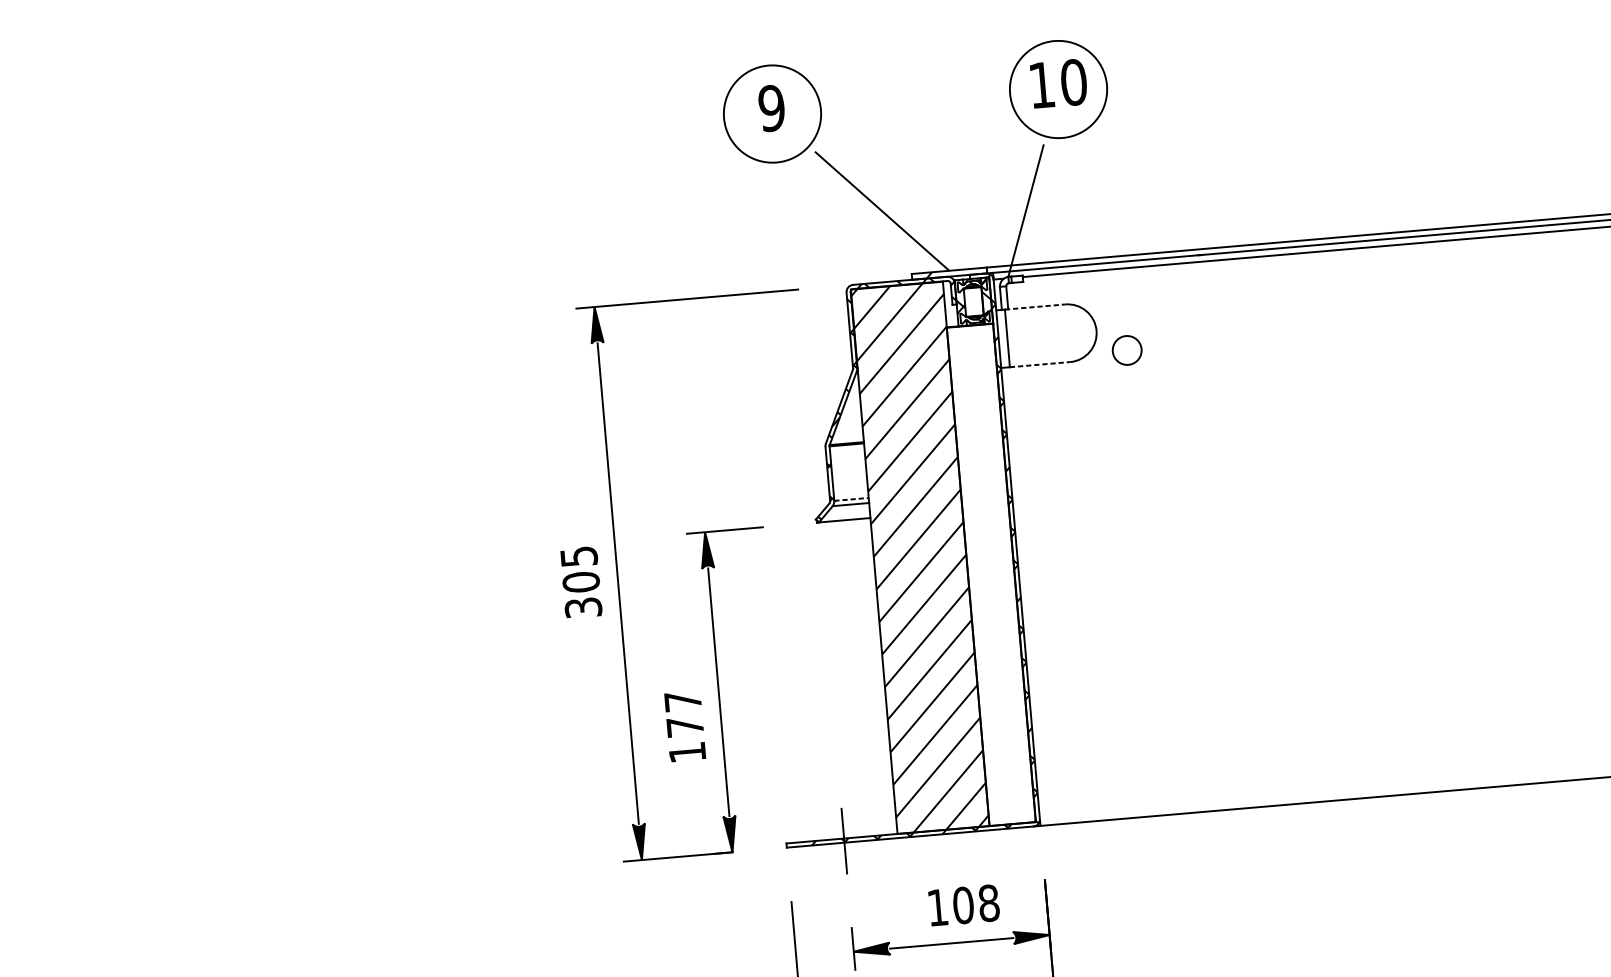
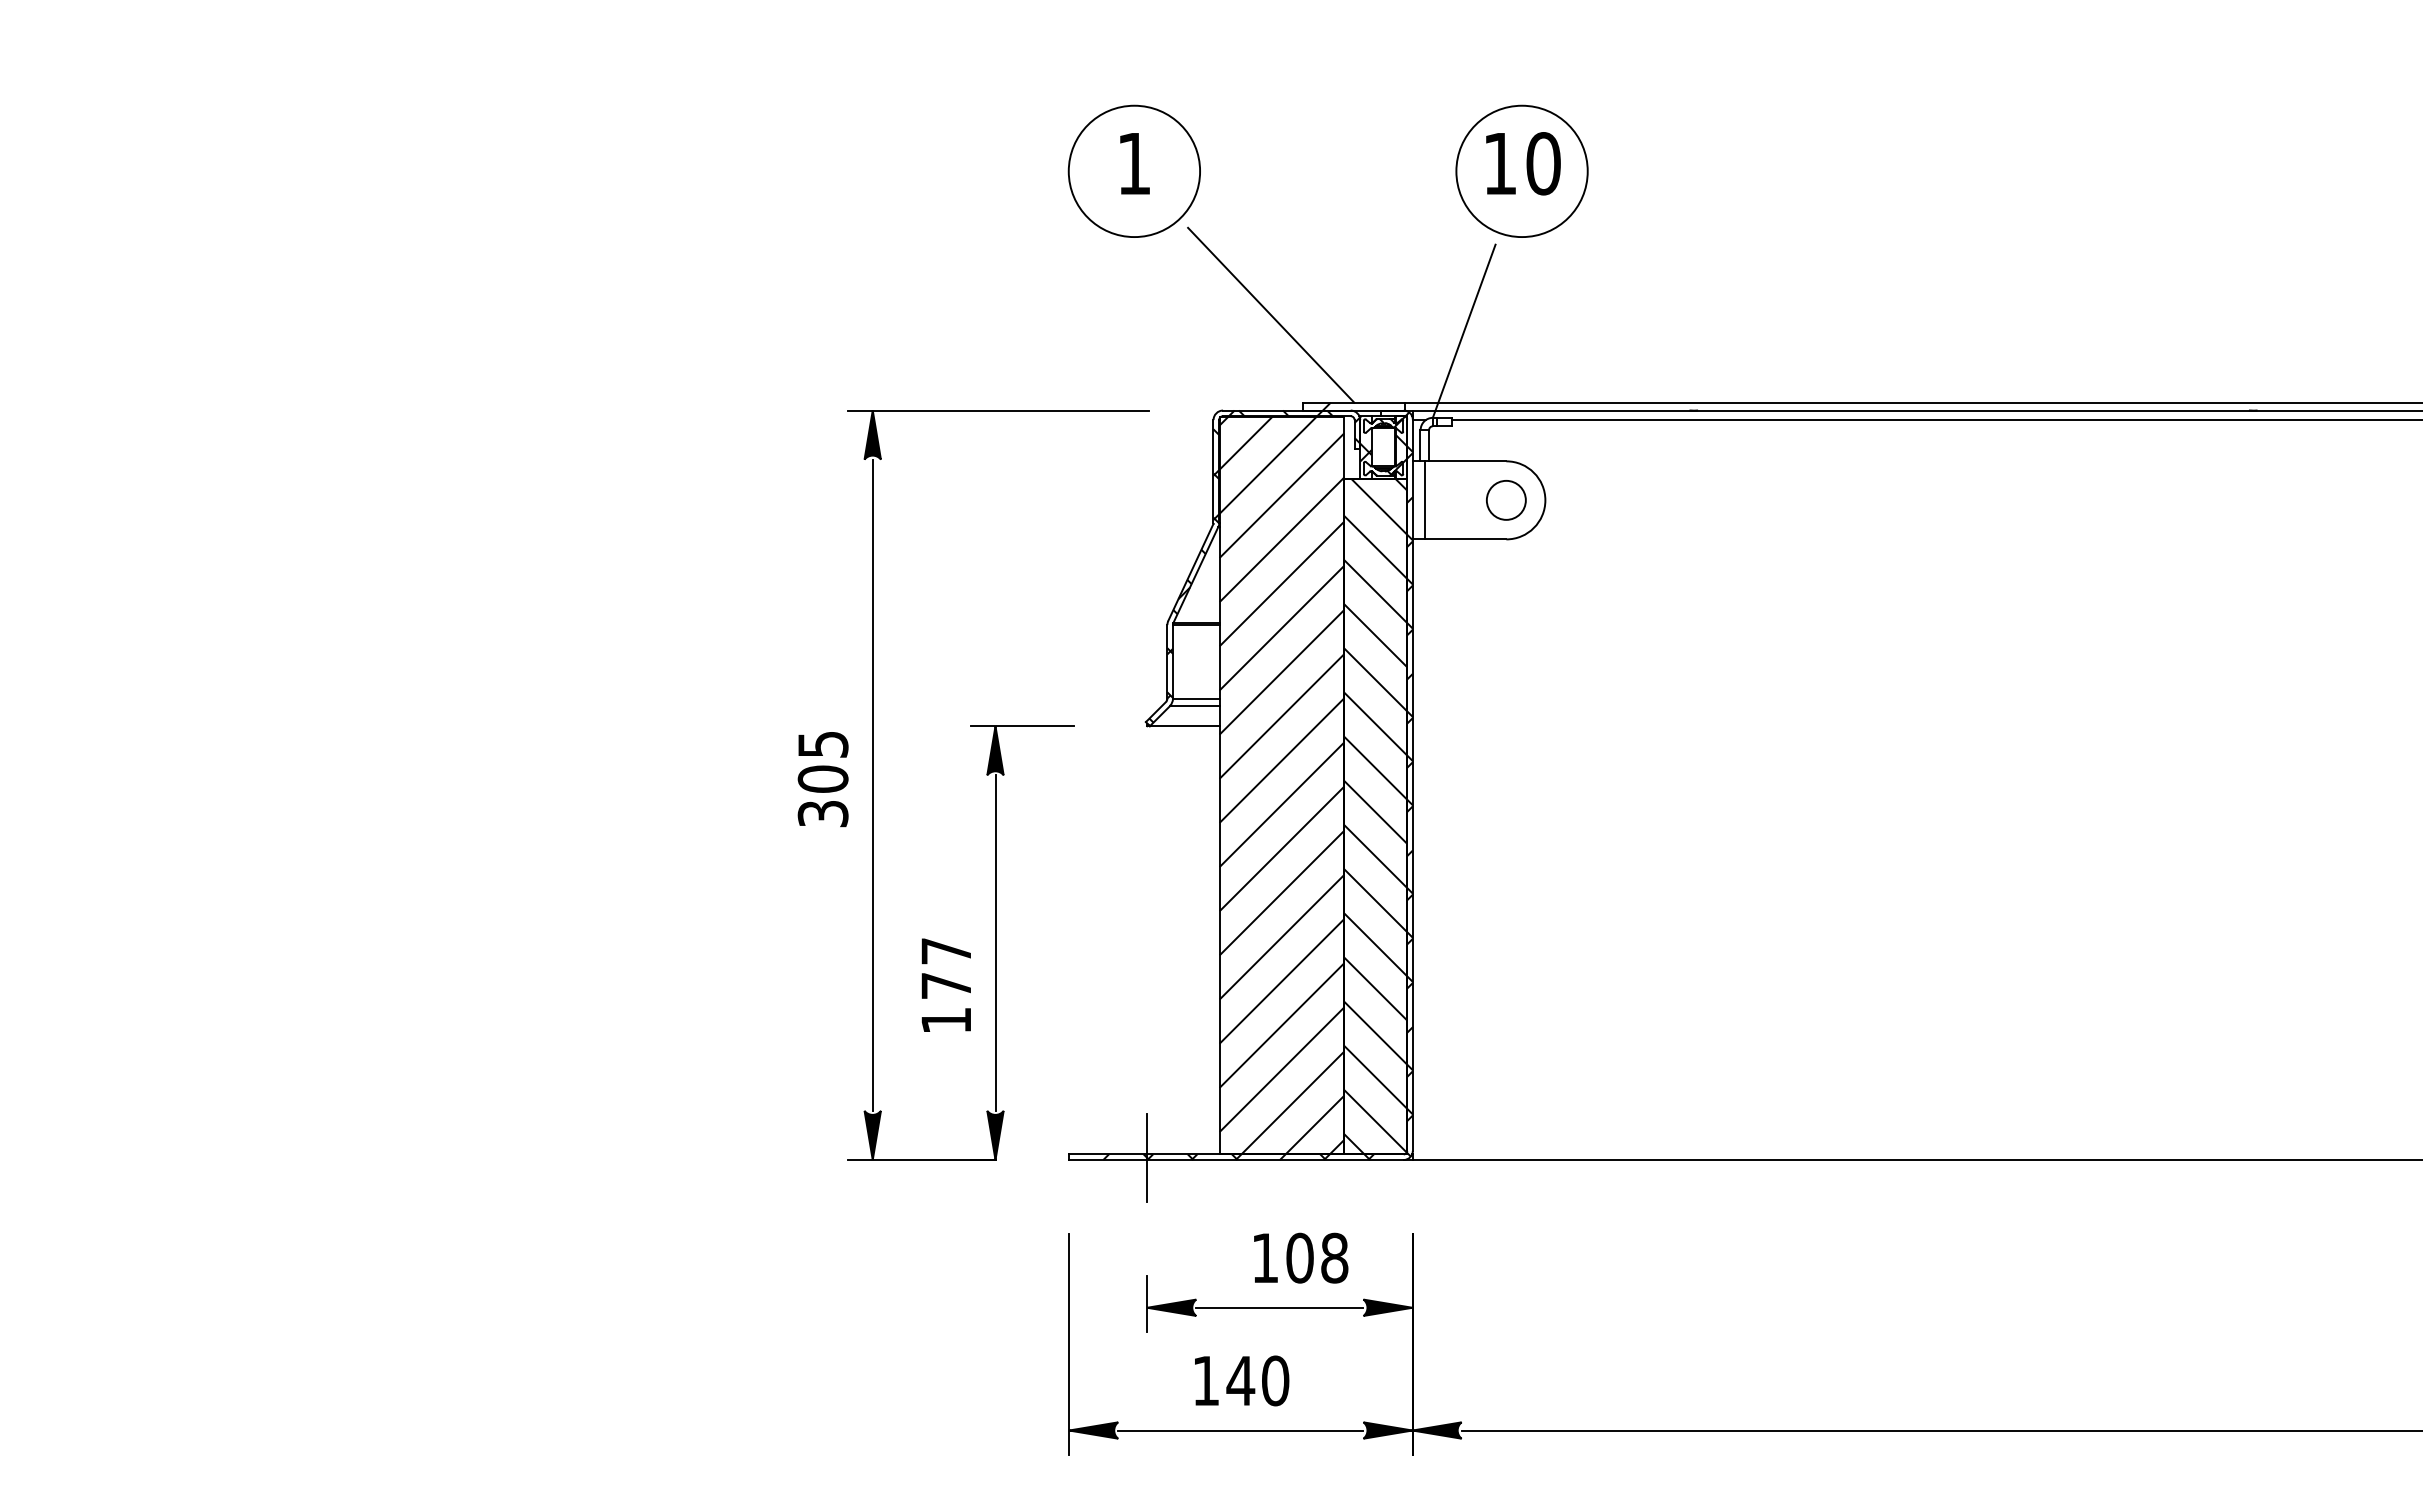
text: (772, 108) -> (1134, 163), 9 -> 1
line: (1035, 307) -> (1465, 461), dashed -> solid
circle: (1127, 350) -> (1506, 500), moved
line: (1040, 364) -> (1465, 539), dashed -> solid
line: (851, 499) -> (1196, 698), dashed -> solid
hatch: (991, 574) -> (1375, 816), added

